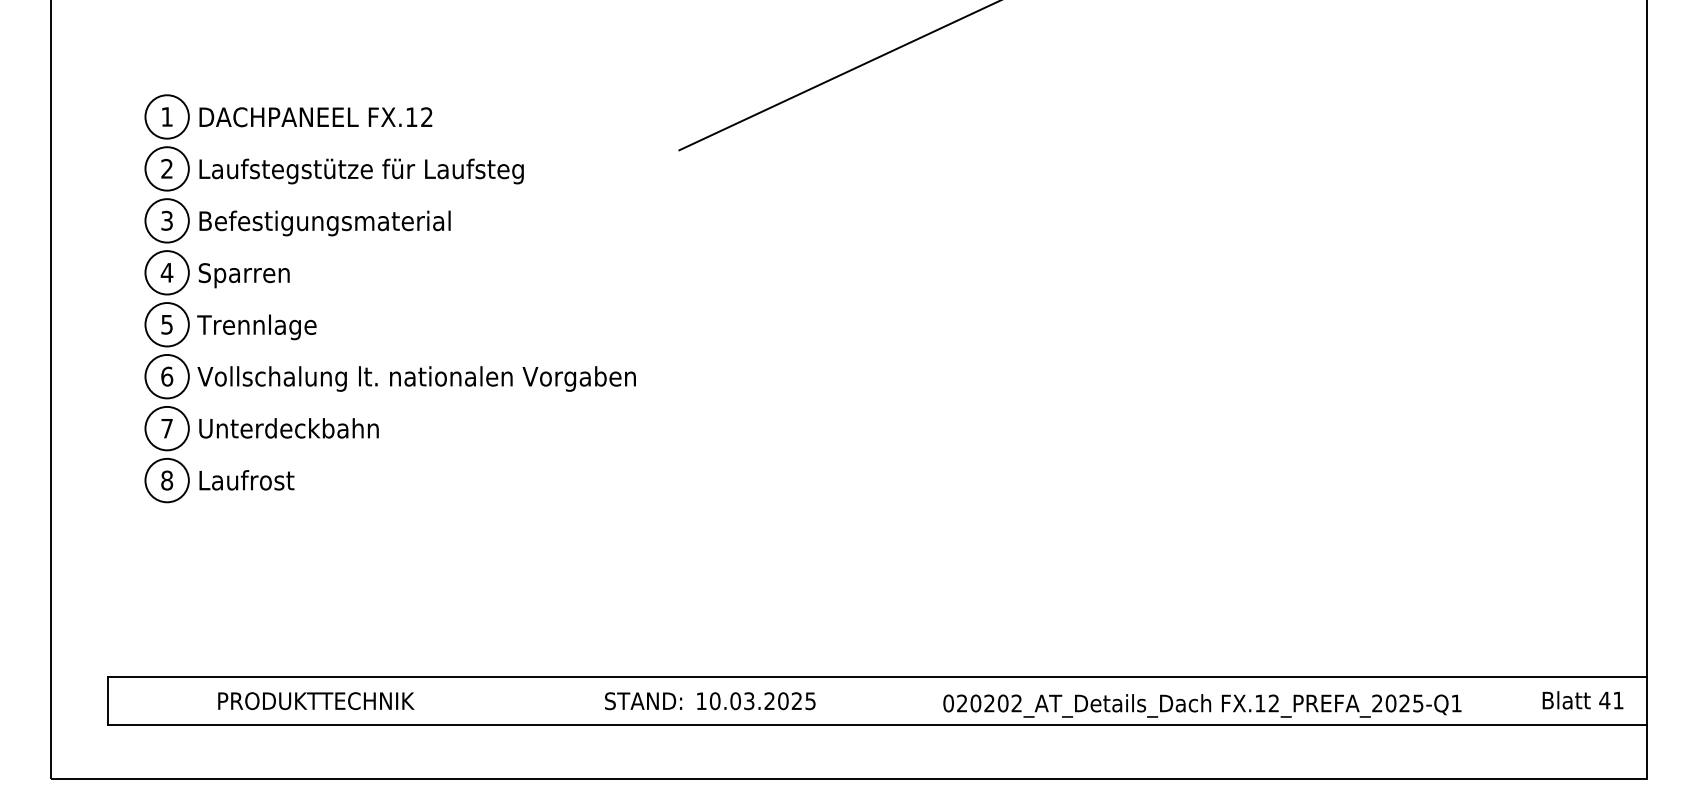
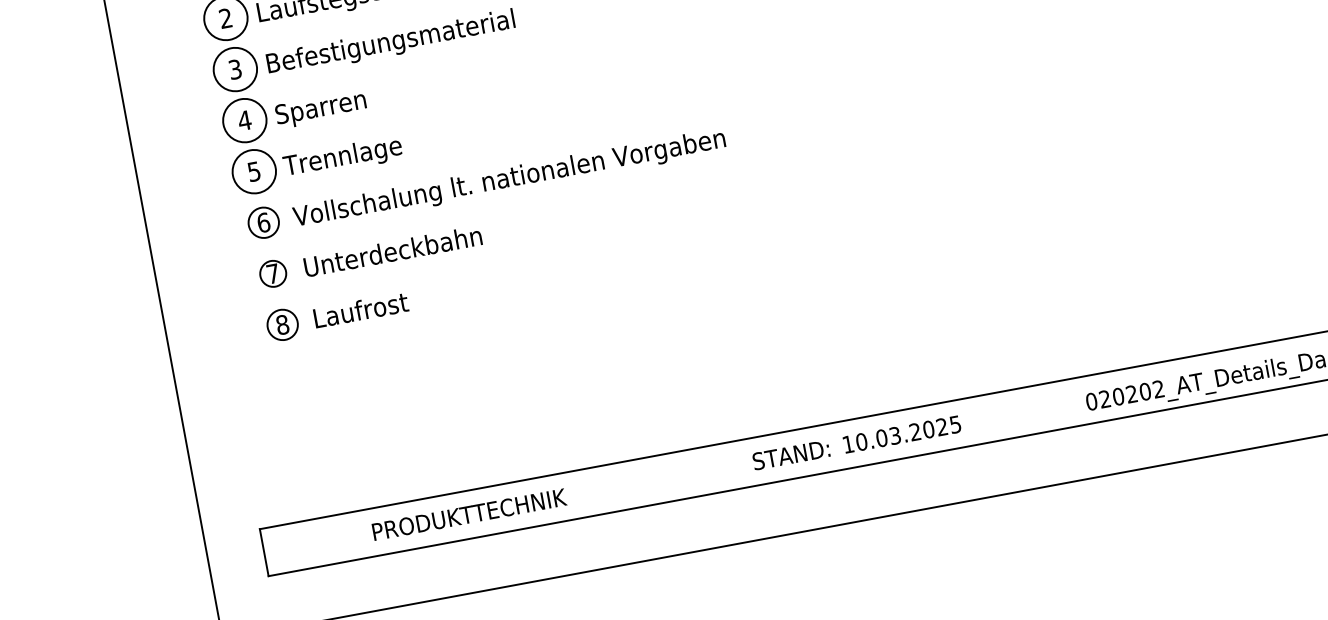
circle: (166, 376) -> (263, 222), size x0.7
circle: (166, 428) -> (272, 273), size x0.6
circle: (166, 480) -> (282, 324), size x0.7

